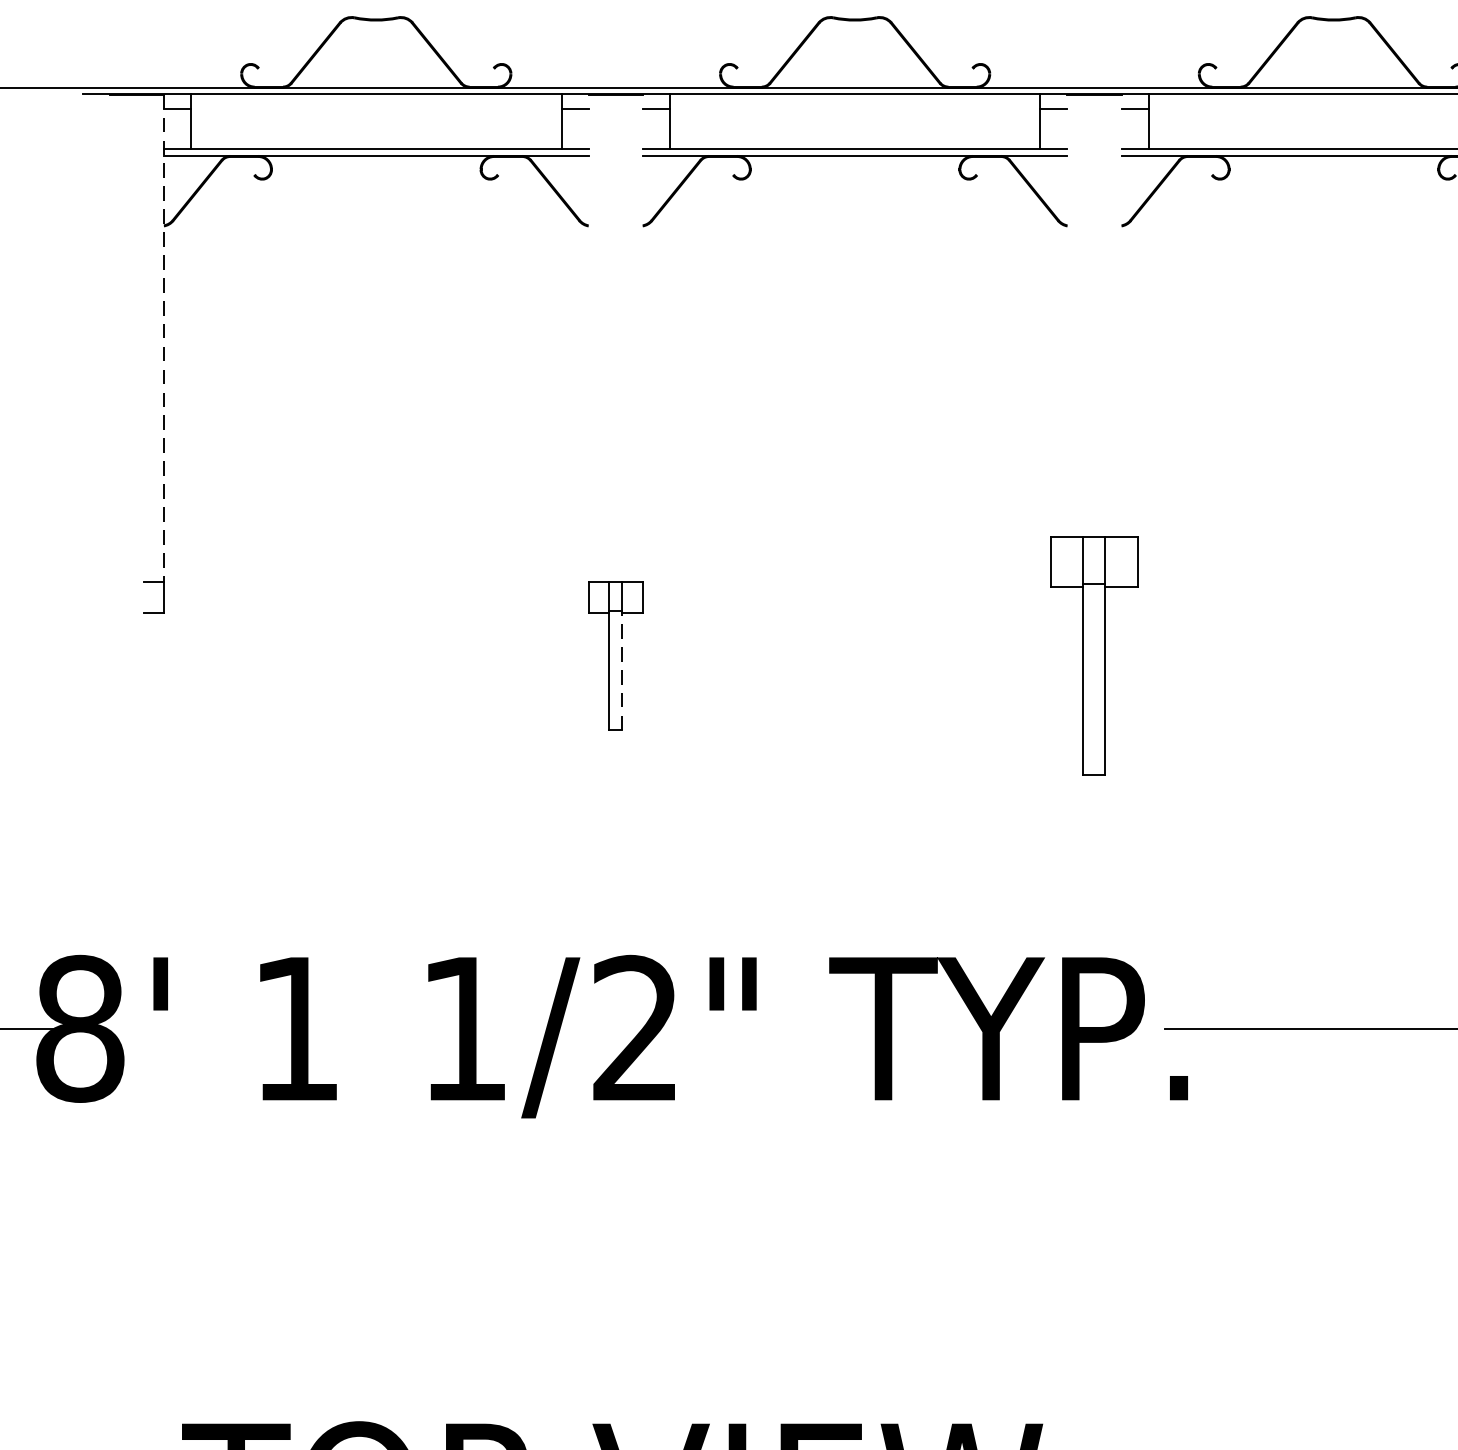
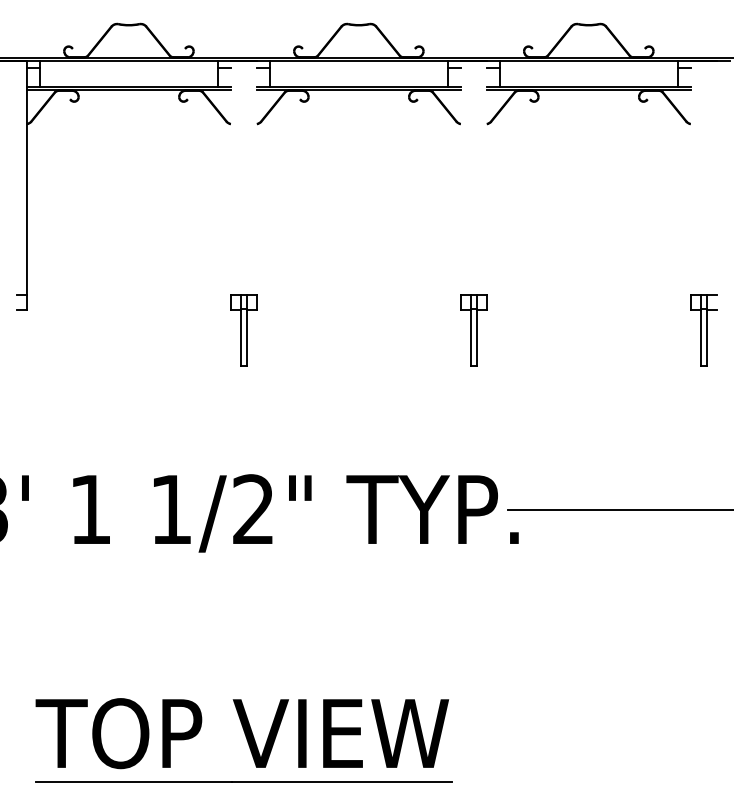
arc: (162, 328) -> (26, 173), dashed -> solid
part: (1093, 655) -> (473, 330), size x0.62
line: (623, 670) -> (247, 337), dashed -> solid

